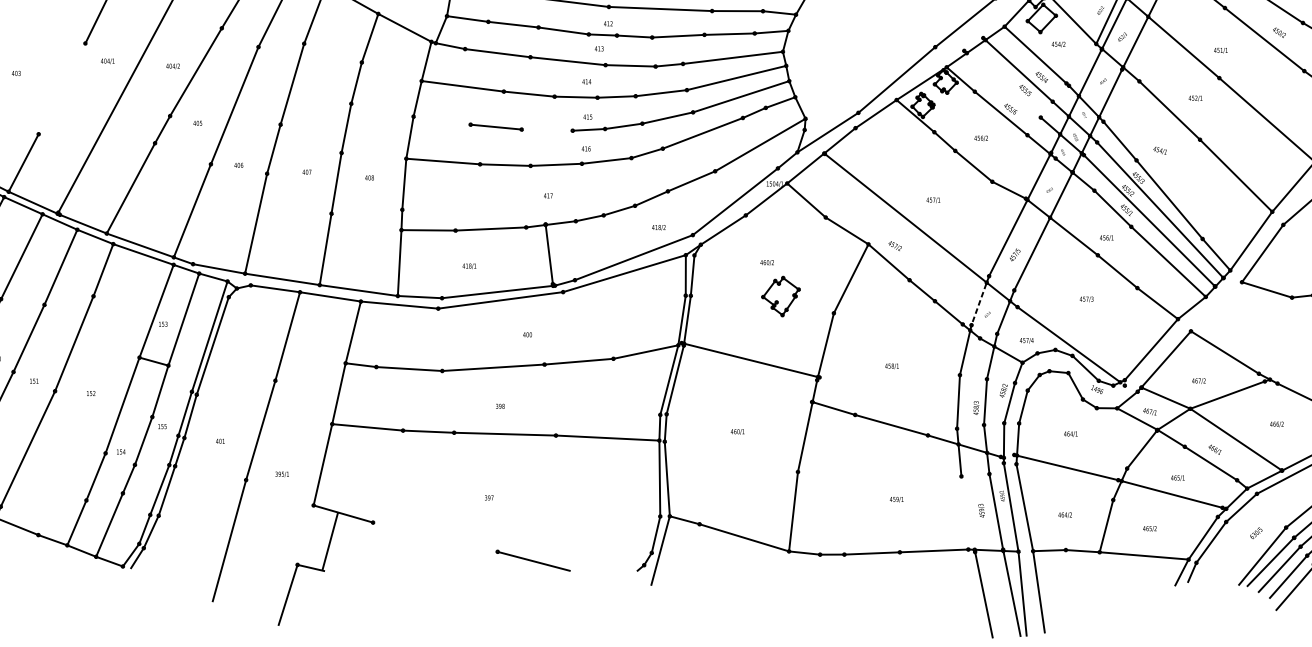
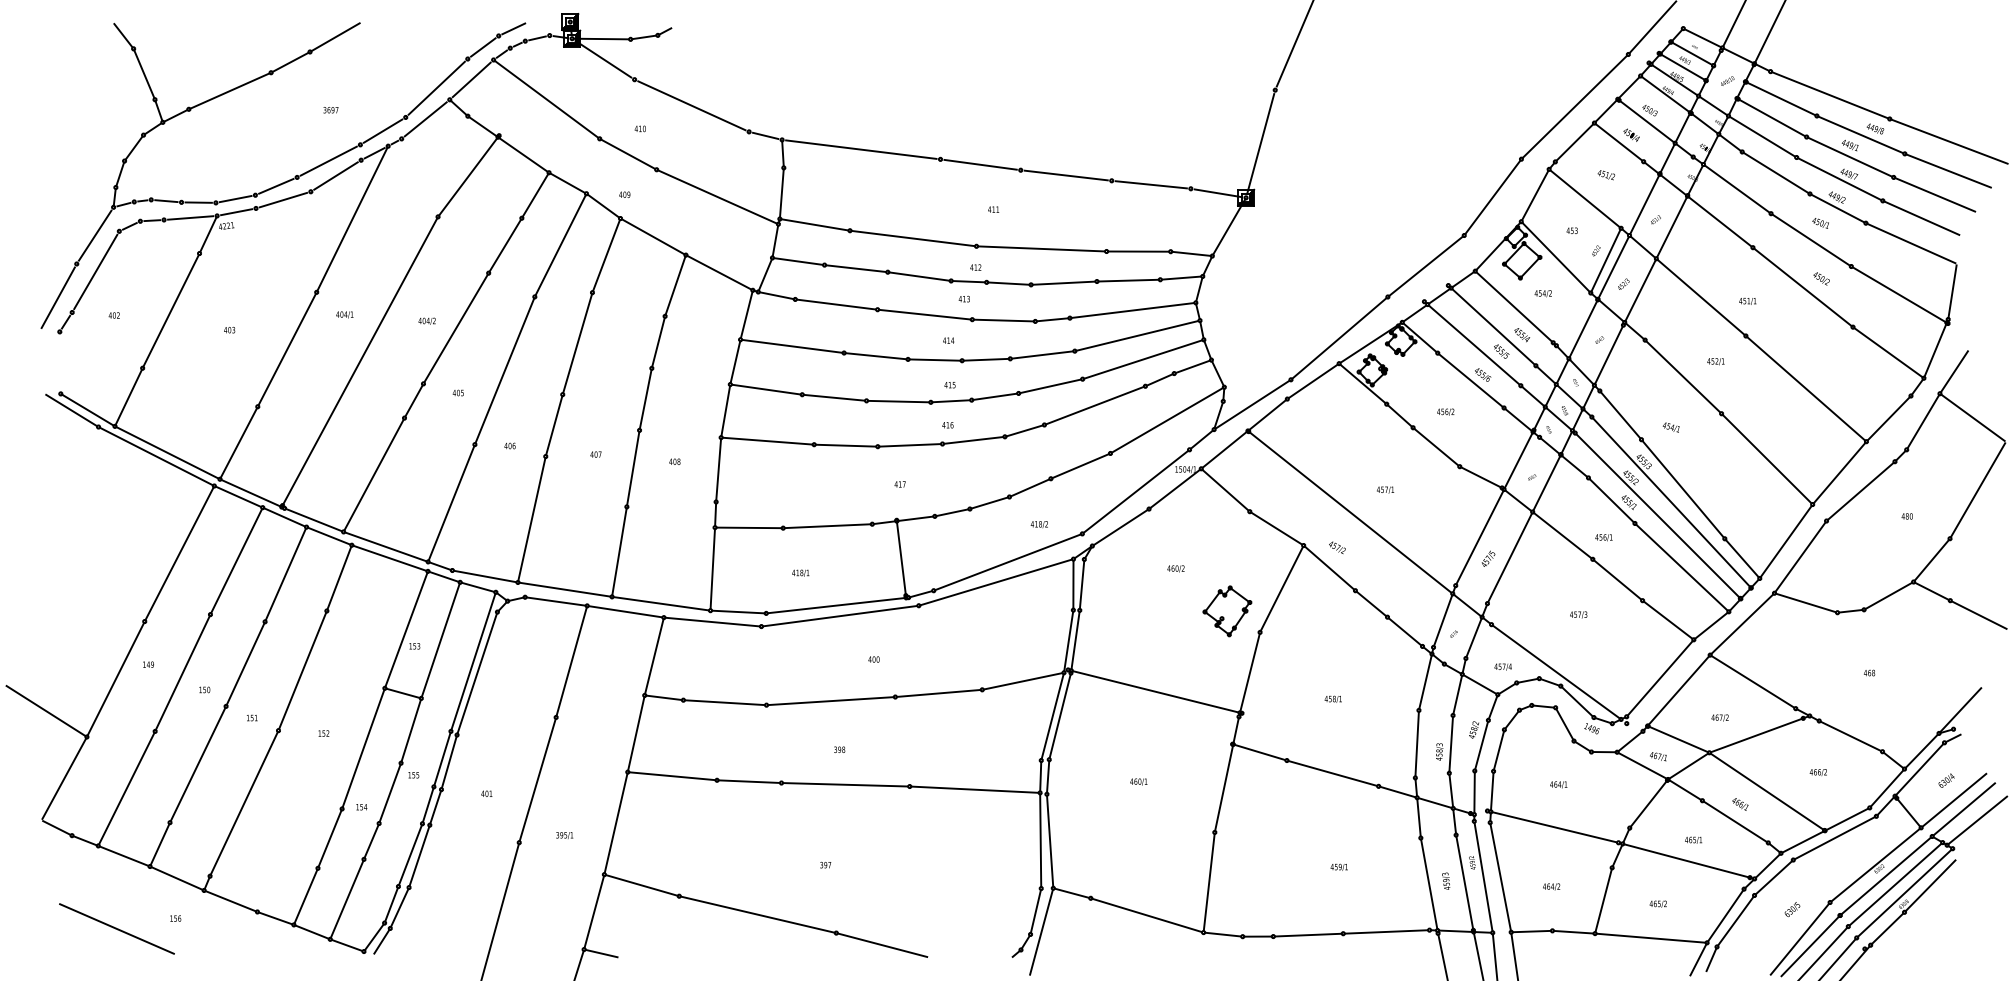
line: (1003, 84) -> (1473, 344), added
line: (61, 88) -> (286, 349), added
line: (441, 120) -> (765, 389), added
line: (547, 130) -> (898, 401), added
part: (781, 296) -> (1227, 611), moved
line: (979, 303) -> (1443, 620), dashed -> solid
line: (1216, 306) -> (1742, 623), added
line: (968, 512) -> (1429, 883), added
line: (435, 537) -> (757, 914), added
line: (329, 541) -> (593, 911), moved

